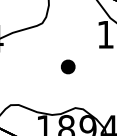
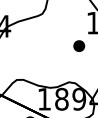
part: (68, 66) -> (79, 45), moved

